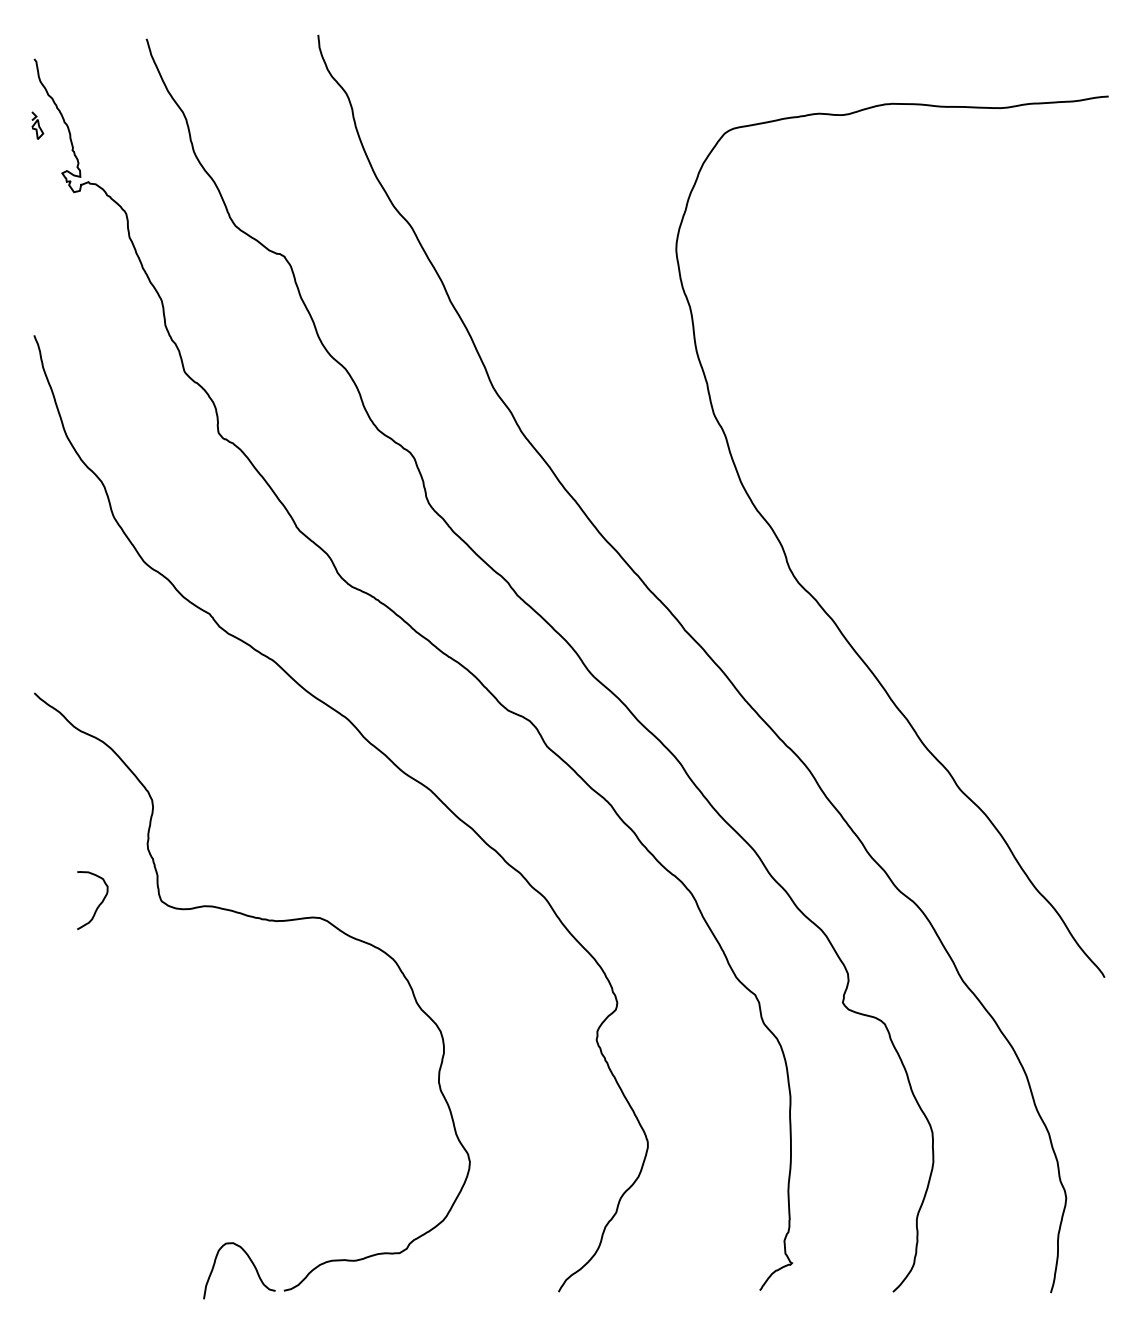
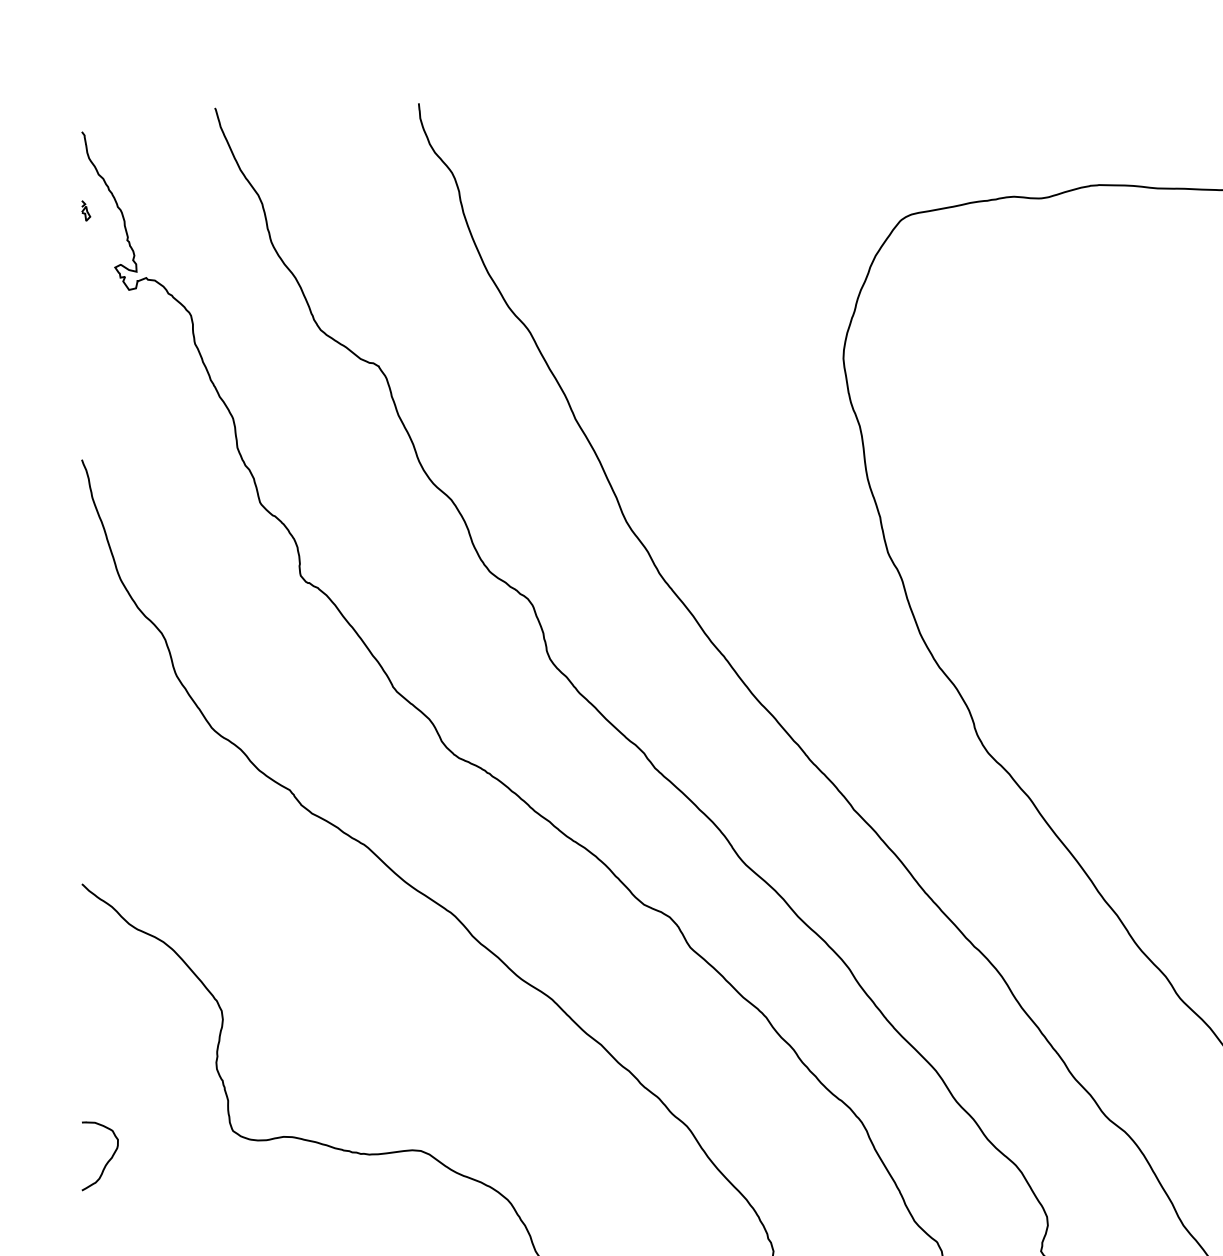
part: (37, 125) -> (85, 210), size x0.62
curve: (99, 903) -> (108, 1159), moved

